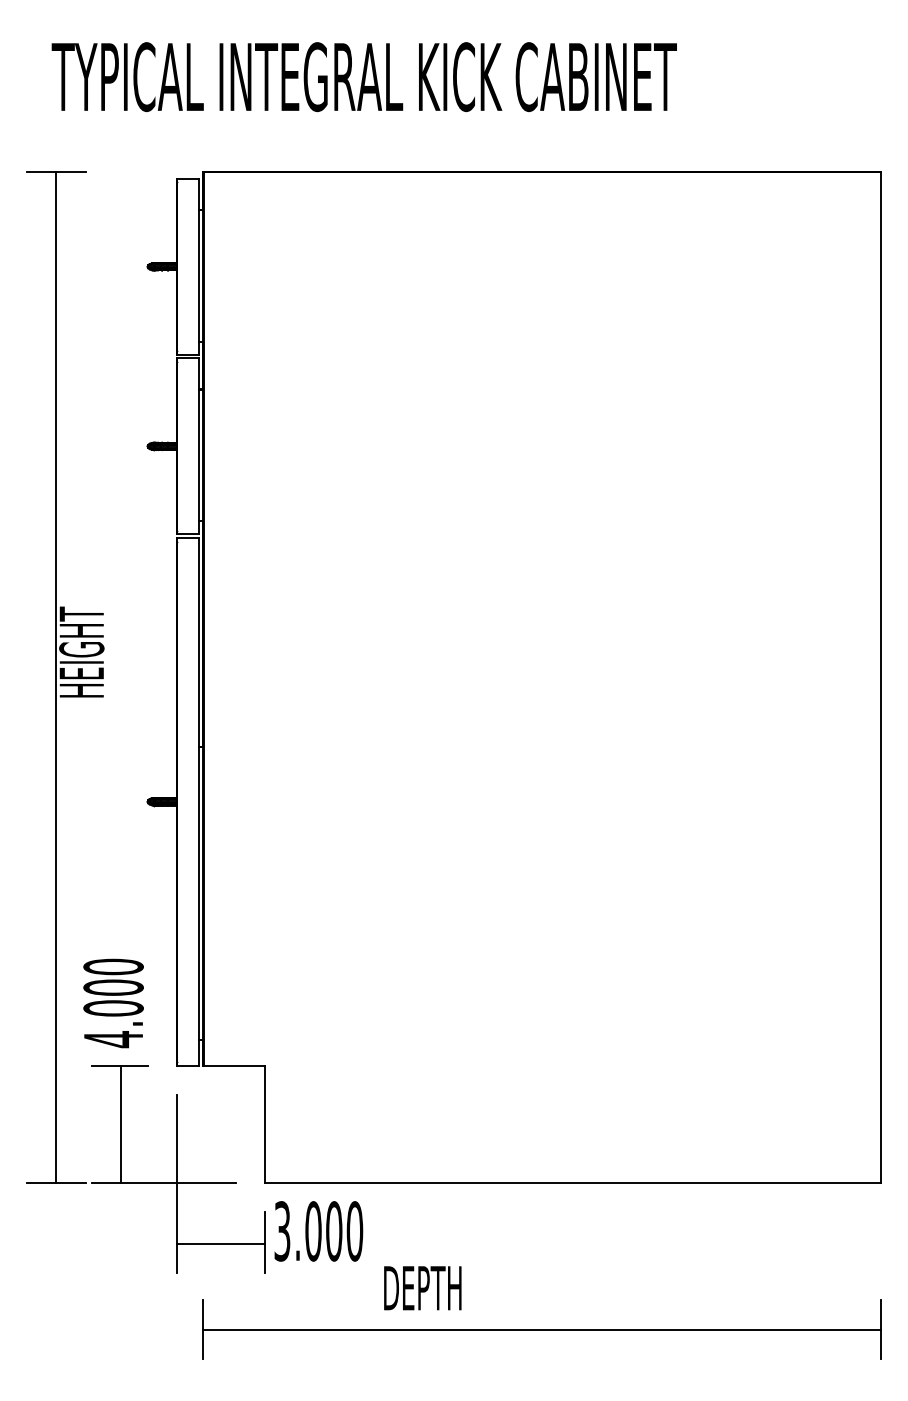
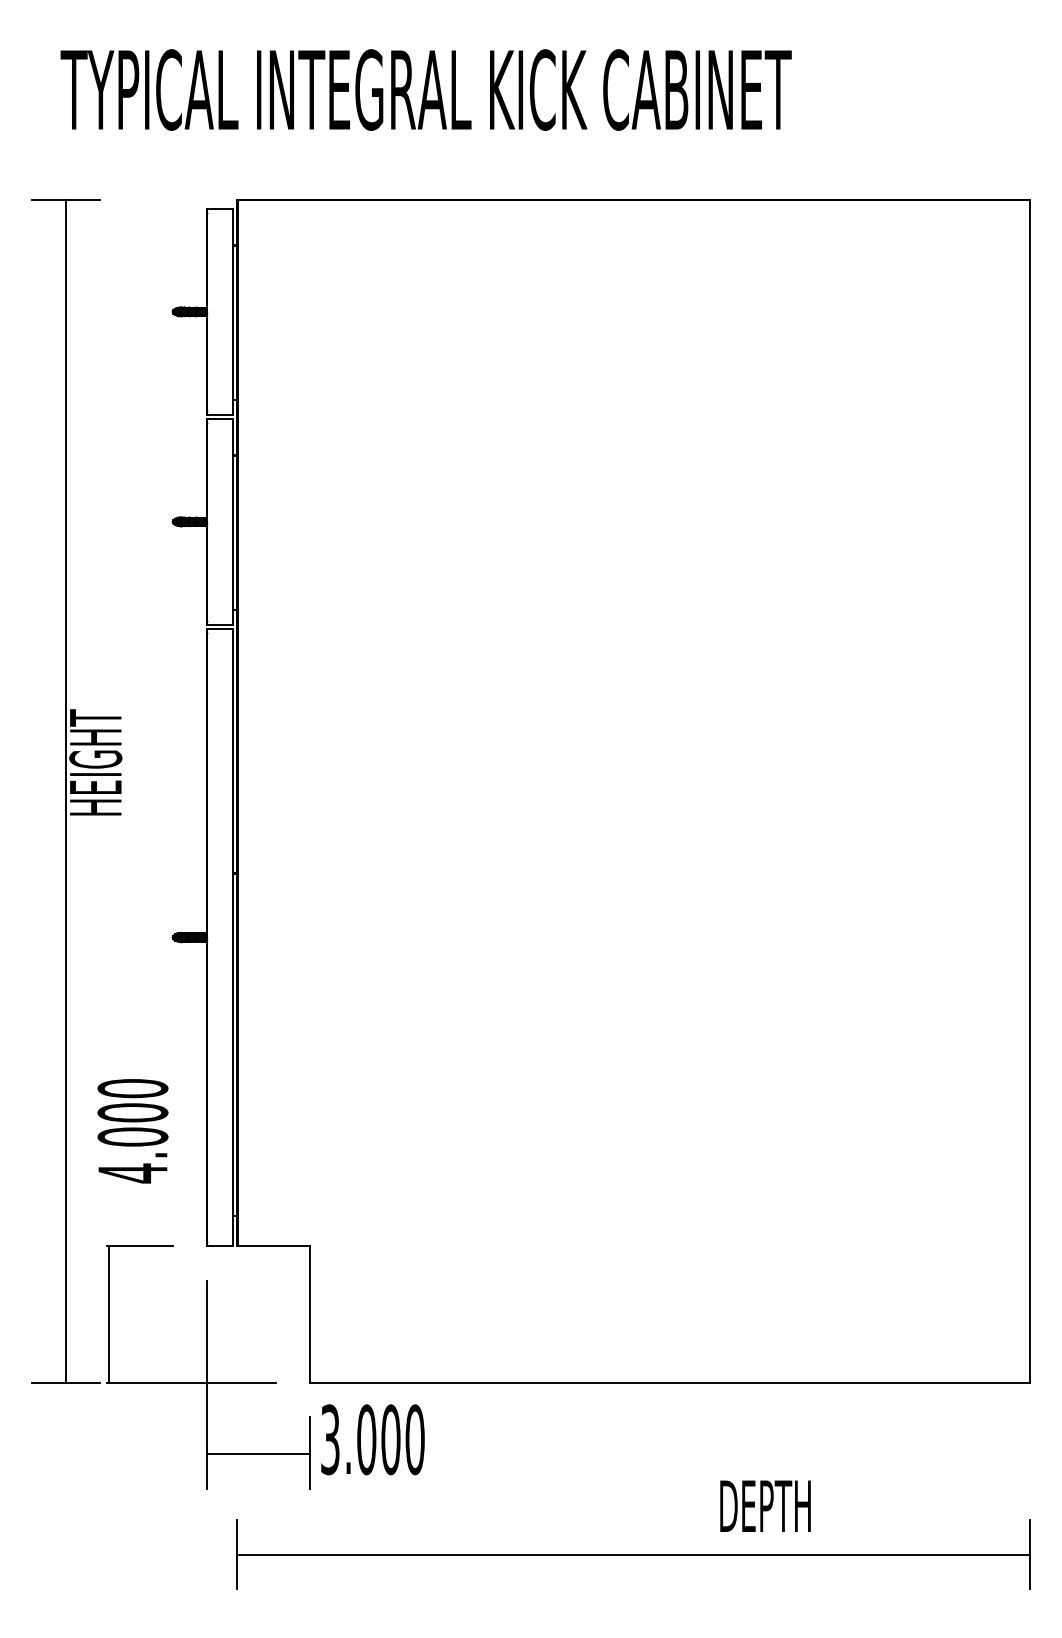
text: (113, 1003) -> (132, 1131), moved
line: (120, 1124) -> (109, 1314), moved
text: (422, 1287) -> (765, 1505), moved

